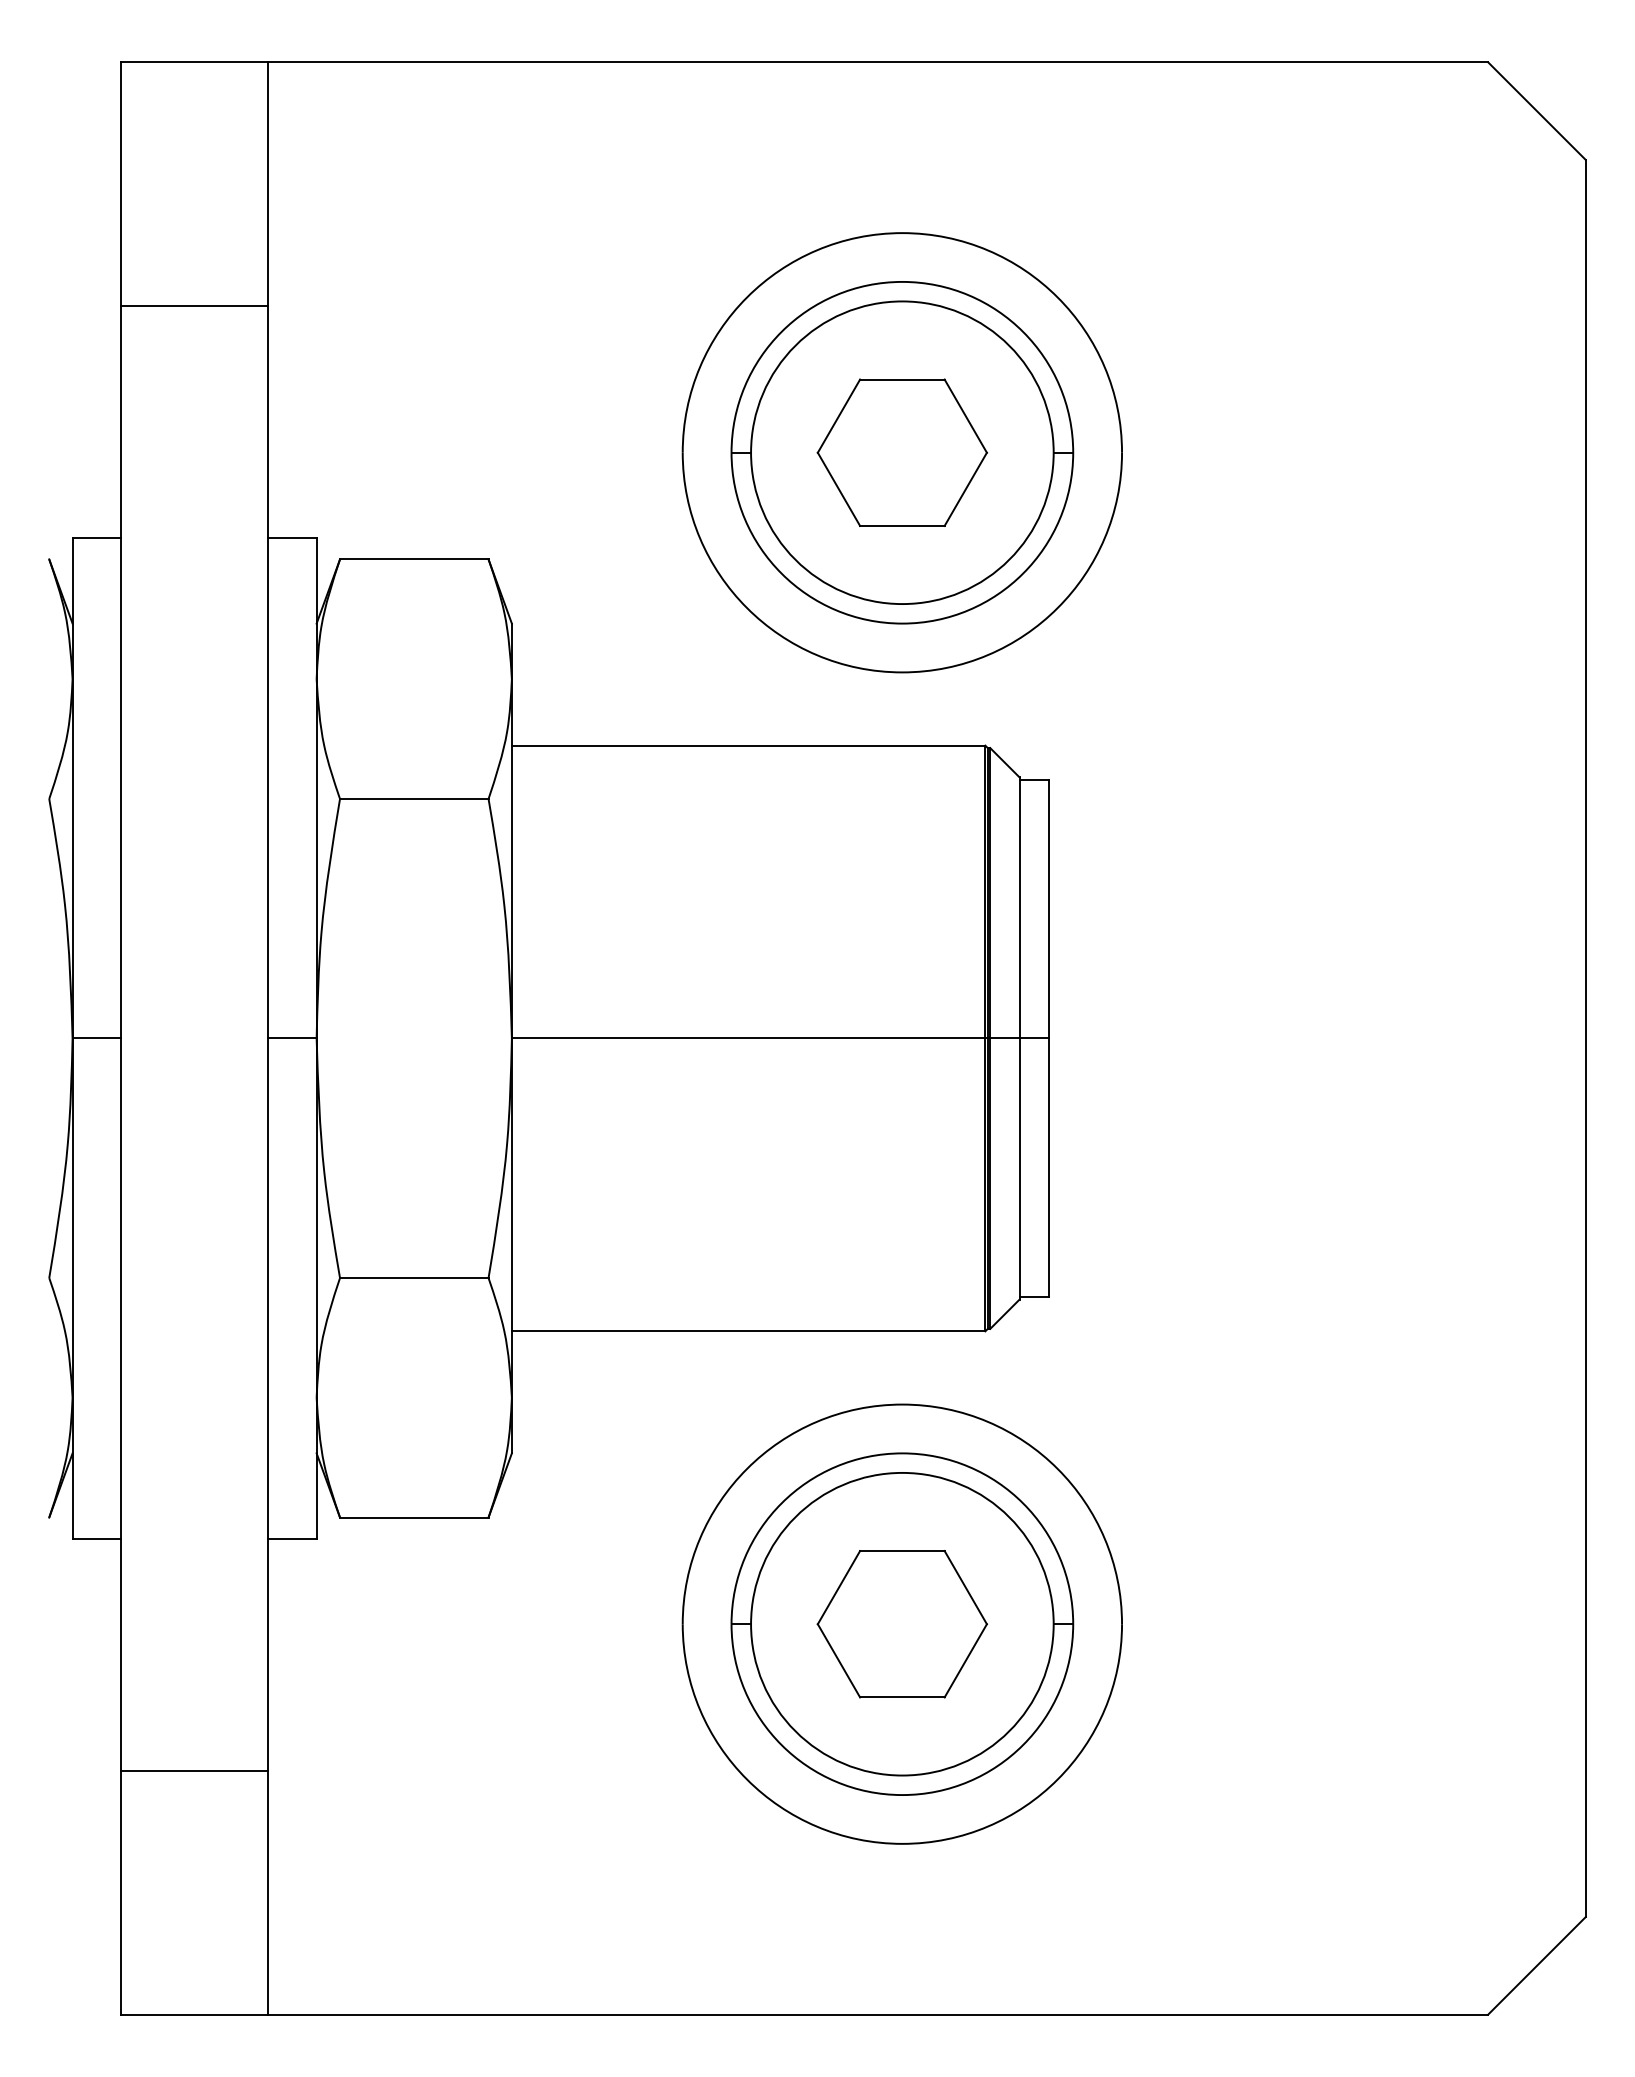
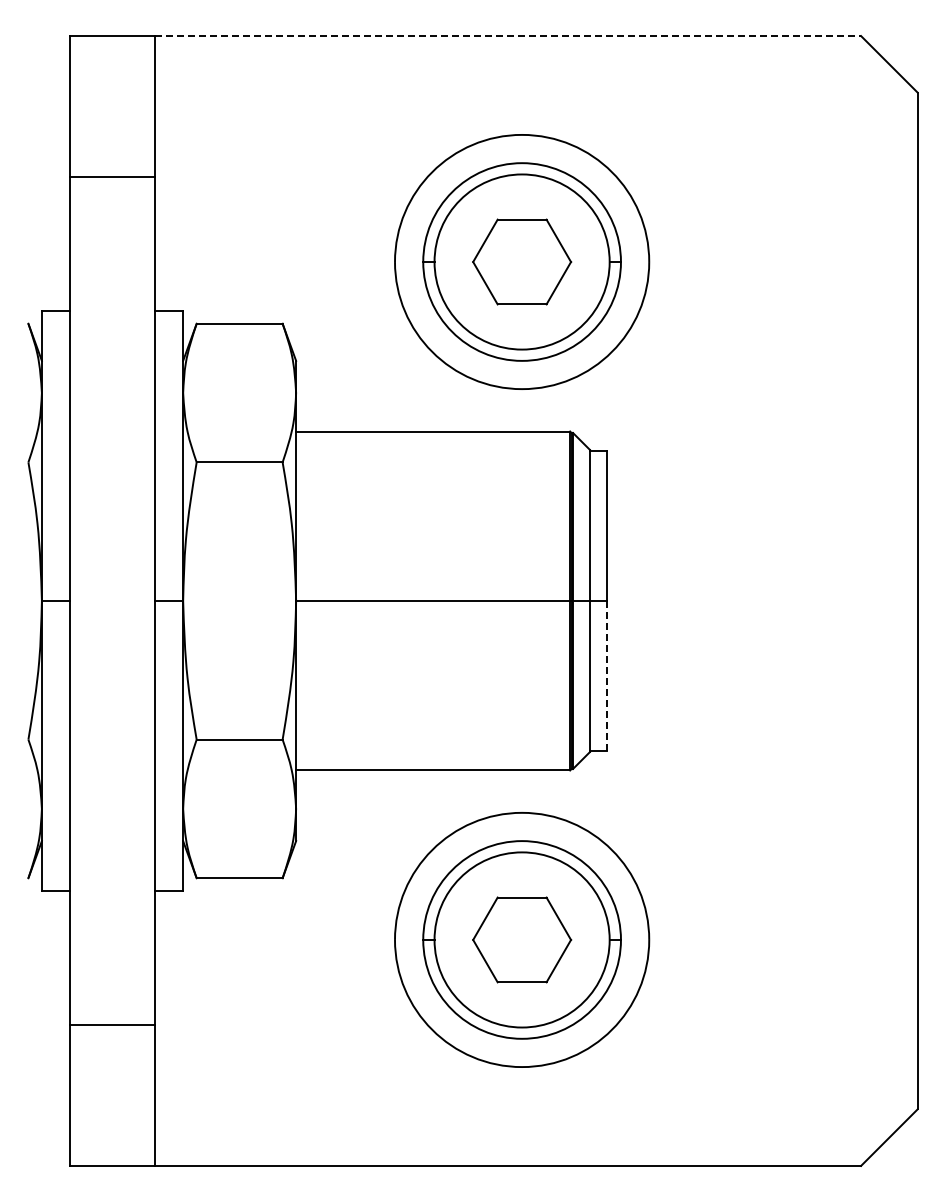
line: (878, 63) -> (508, 36), solid -> dashed
line: (1048, 1167) -> (606, 675), solid -> dashed

